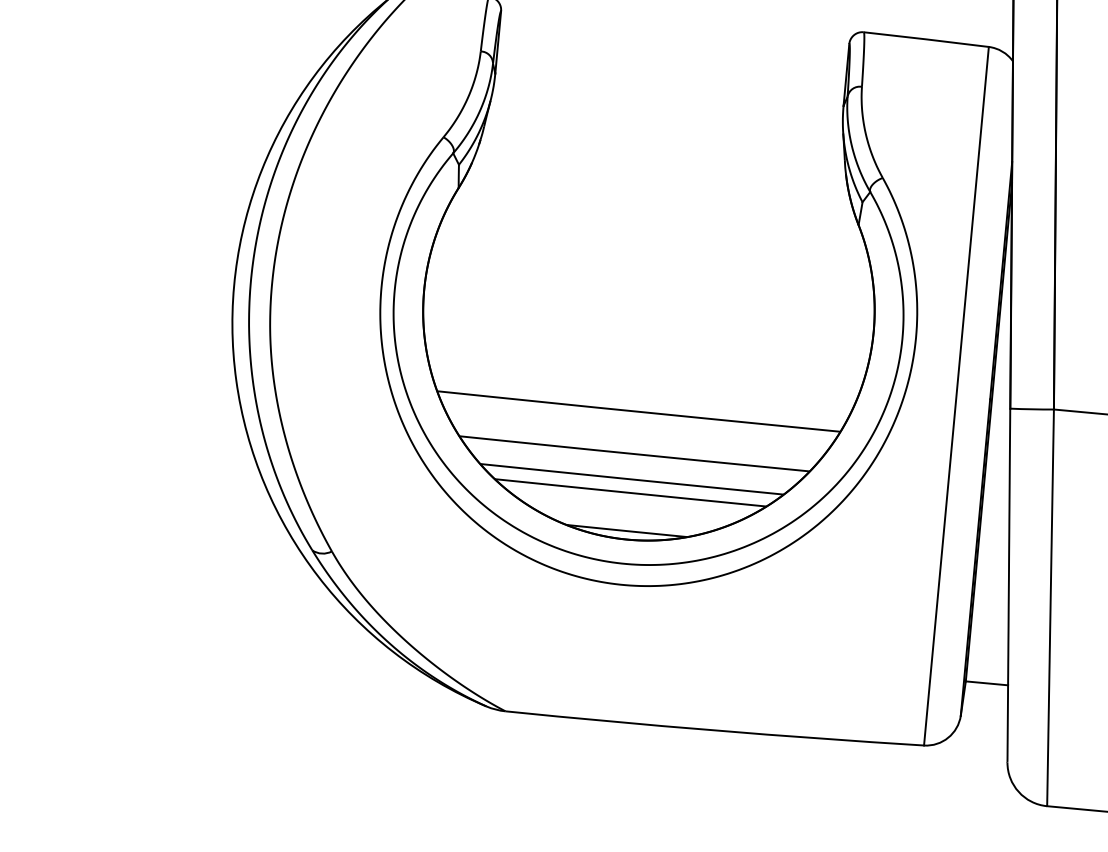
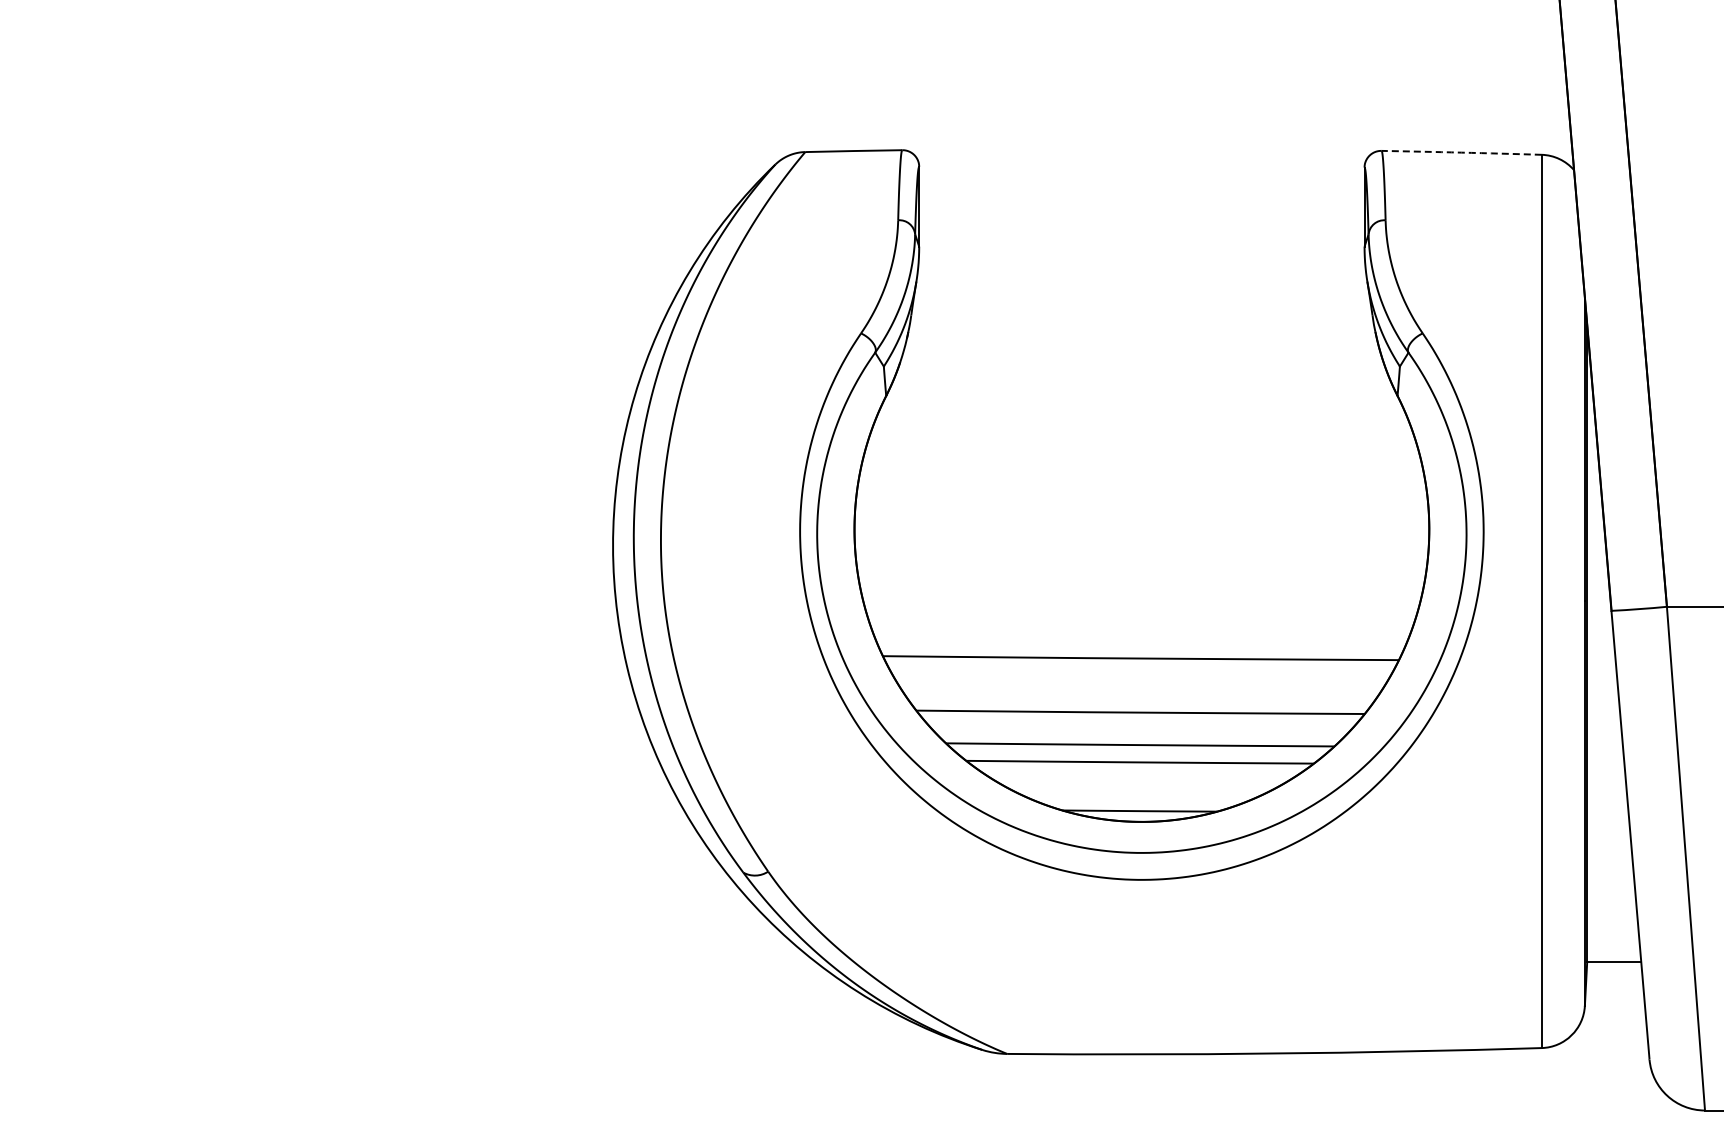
arc: (926, 39) -> (1461, 152), solid -> dashed

